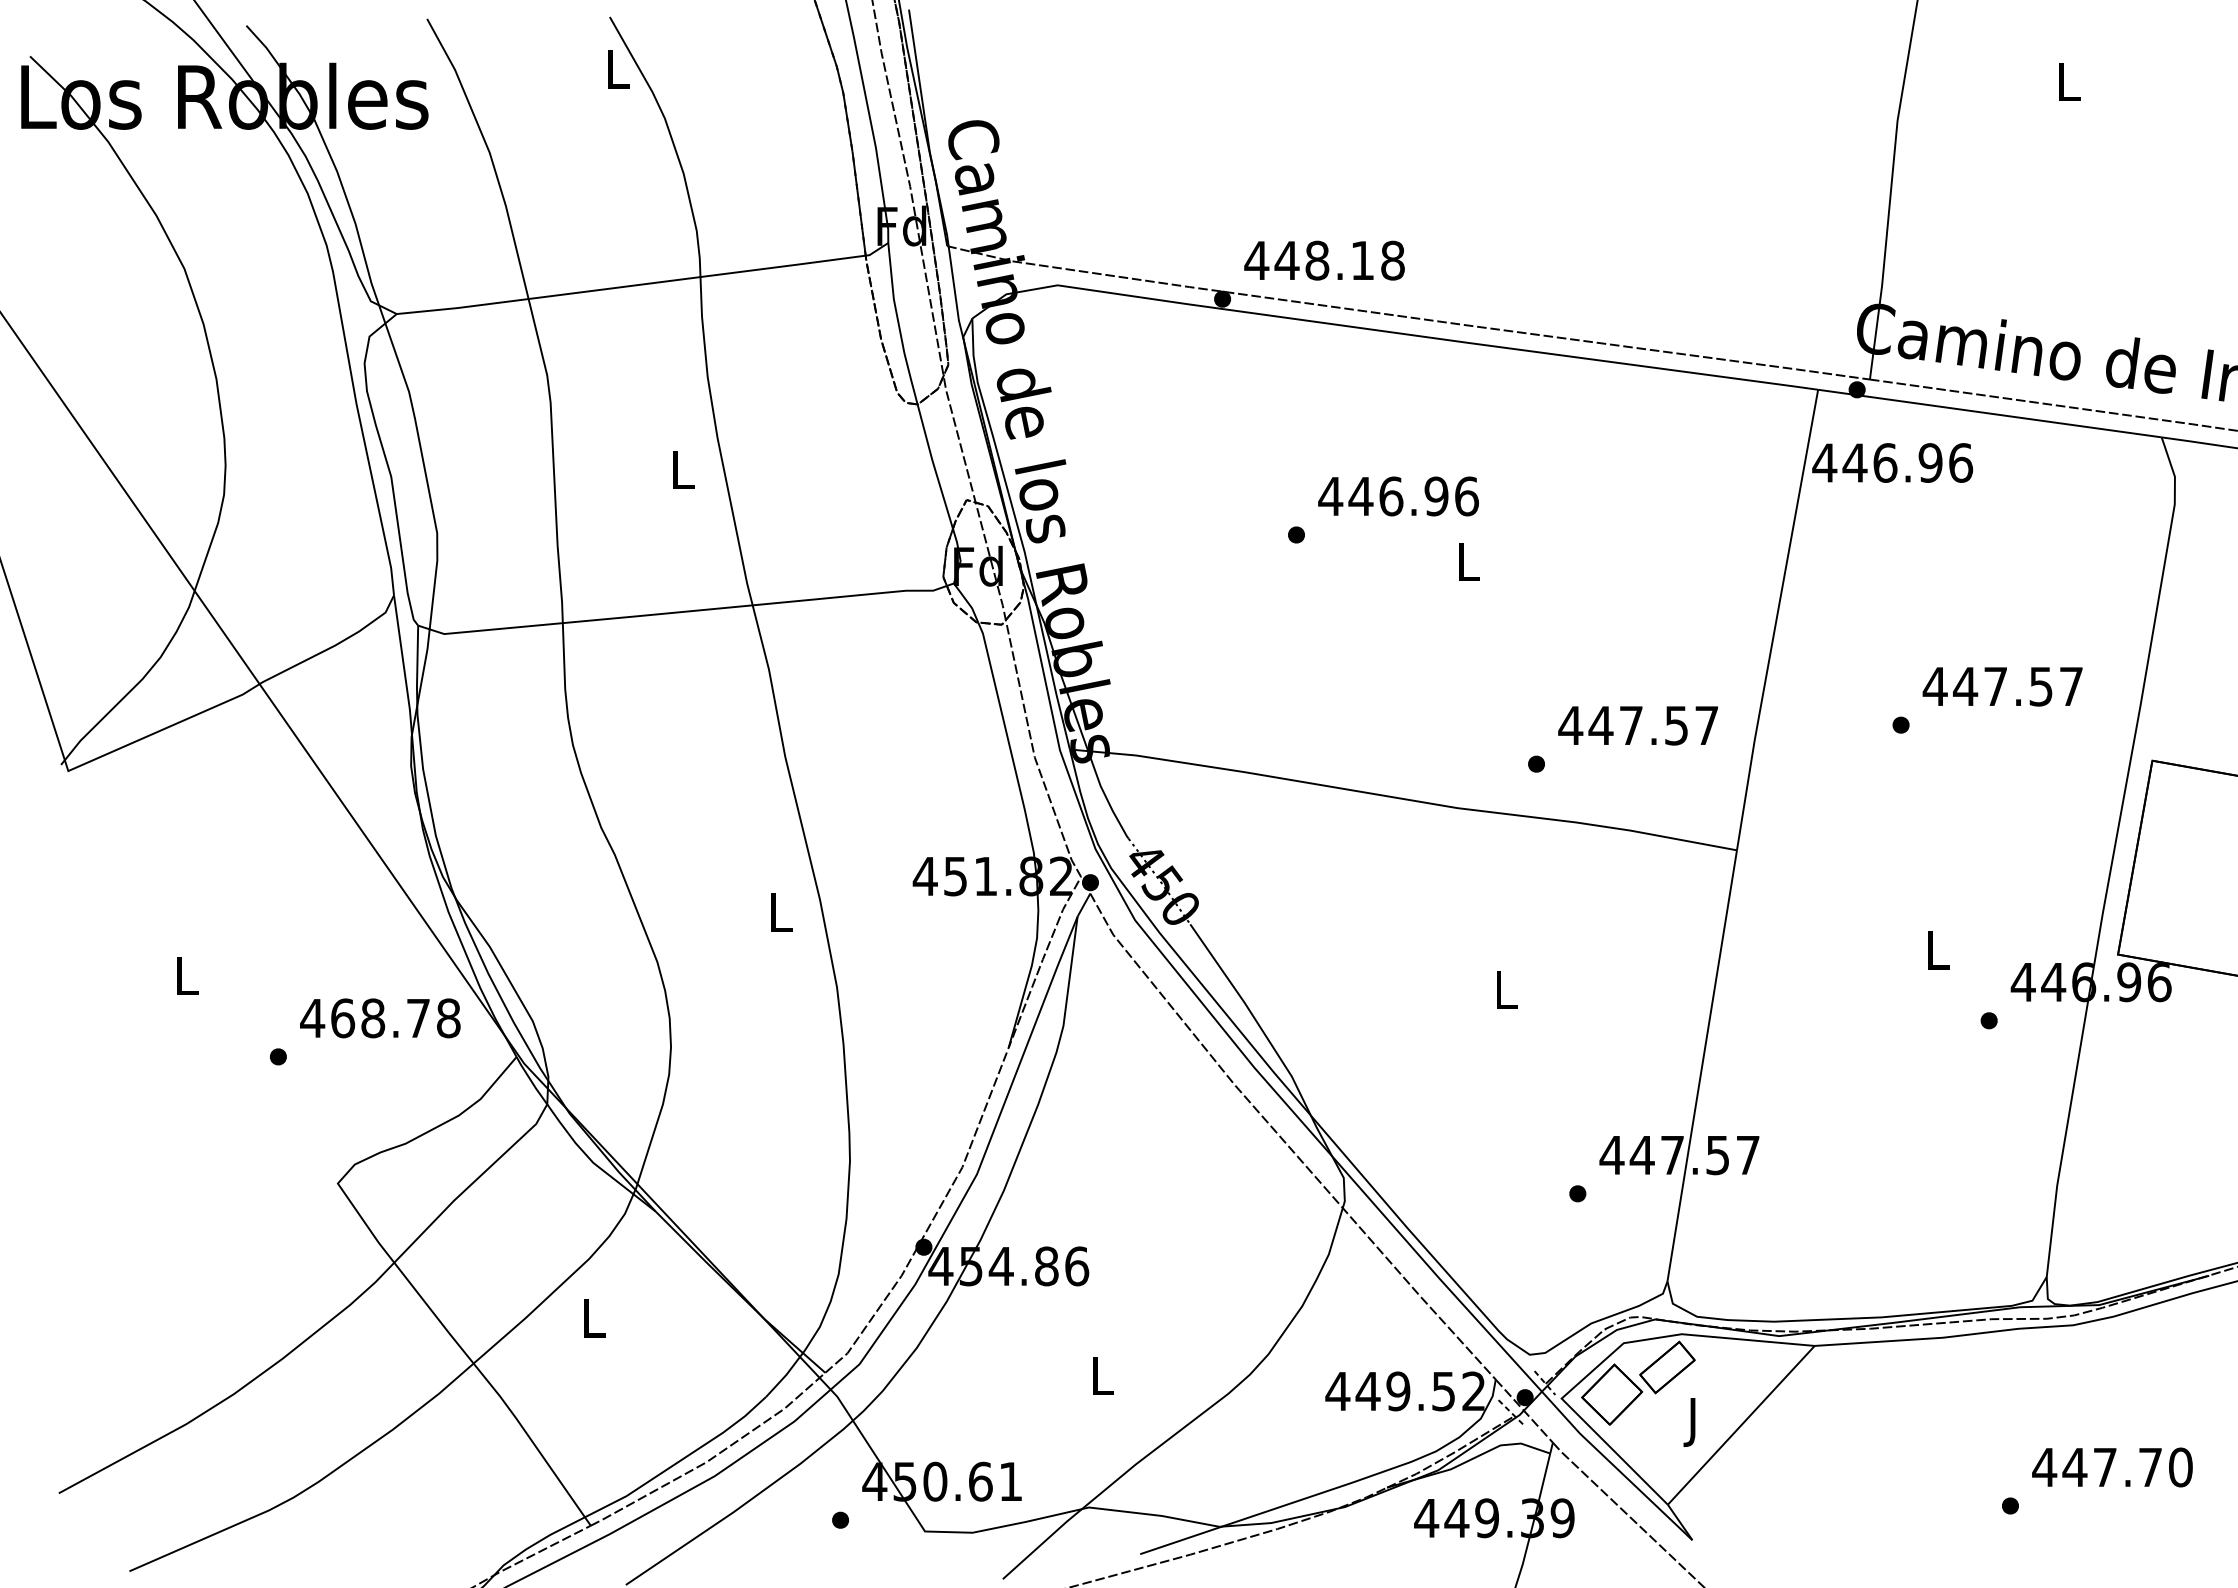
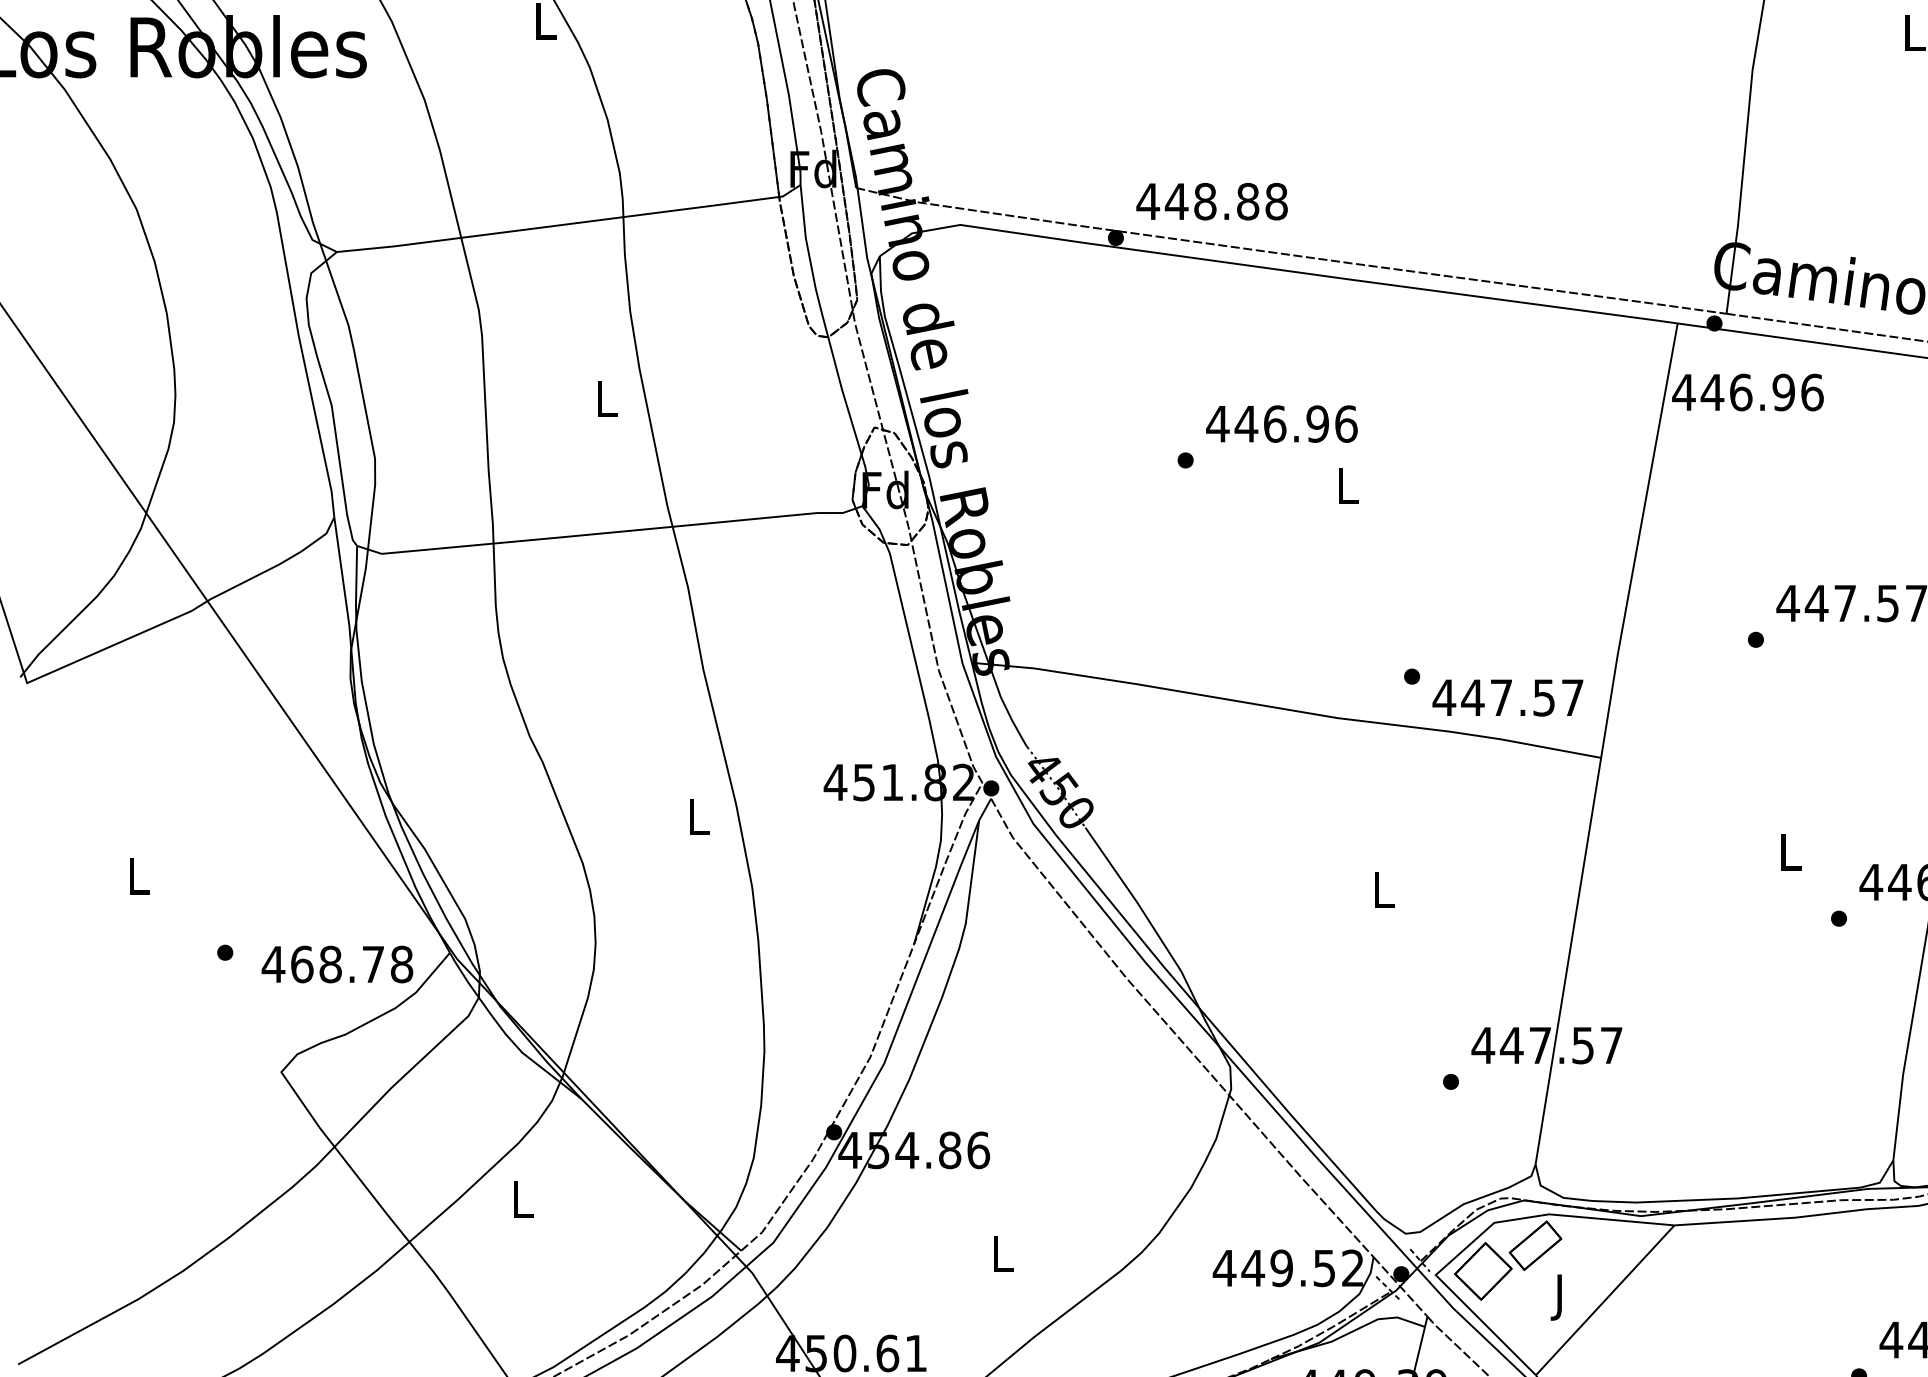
text: (1362, 260) -> (1247, 201), 448.18 -> 448.88
text: (1637, 725) -> (1507, 697), moved
text: (380, 1018) -> (337, 964), moved

